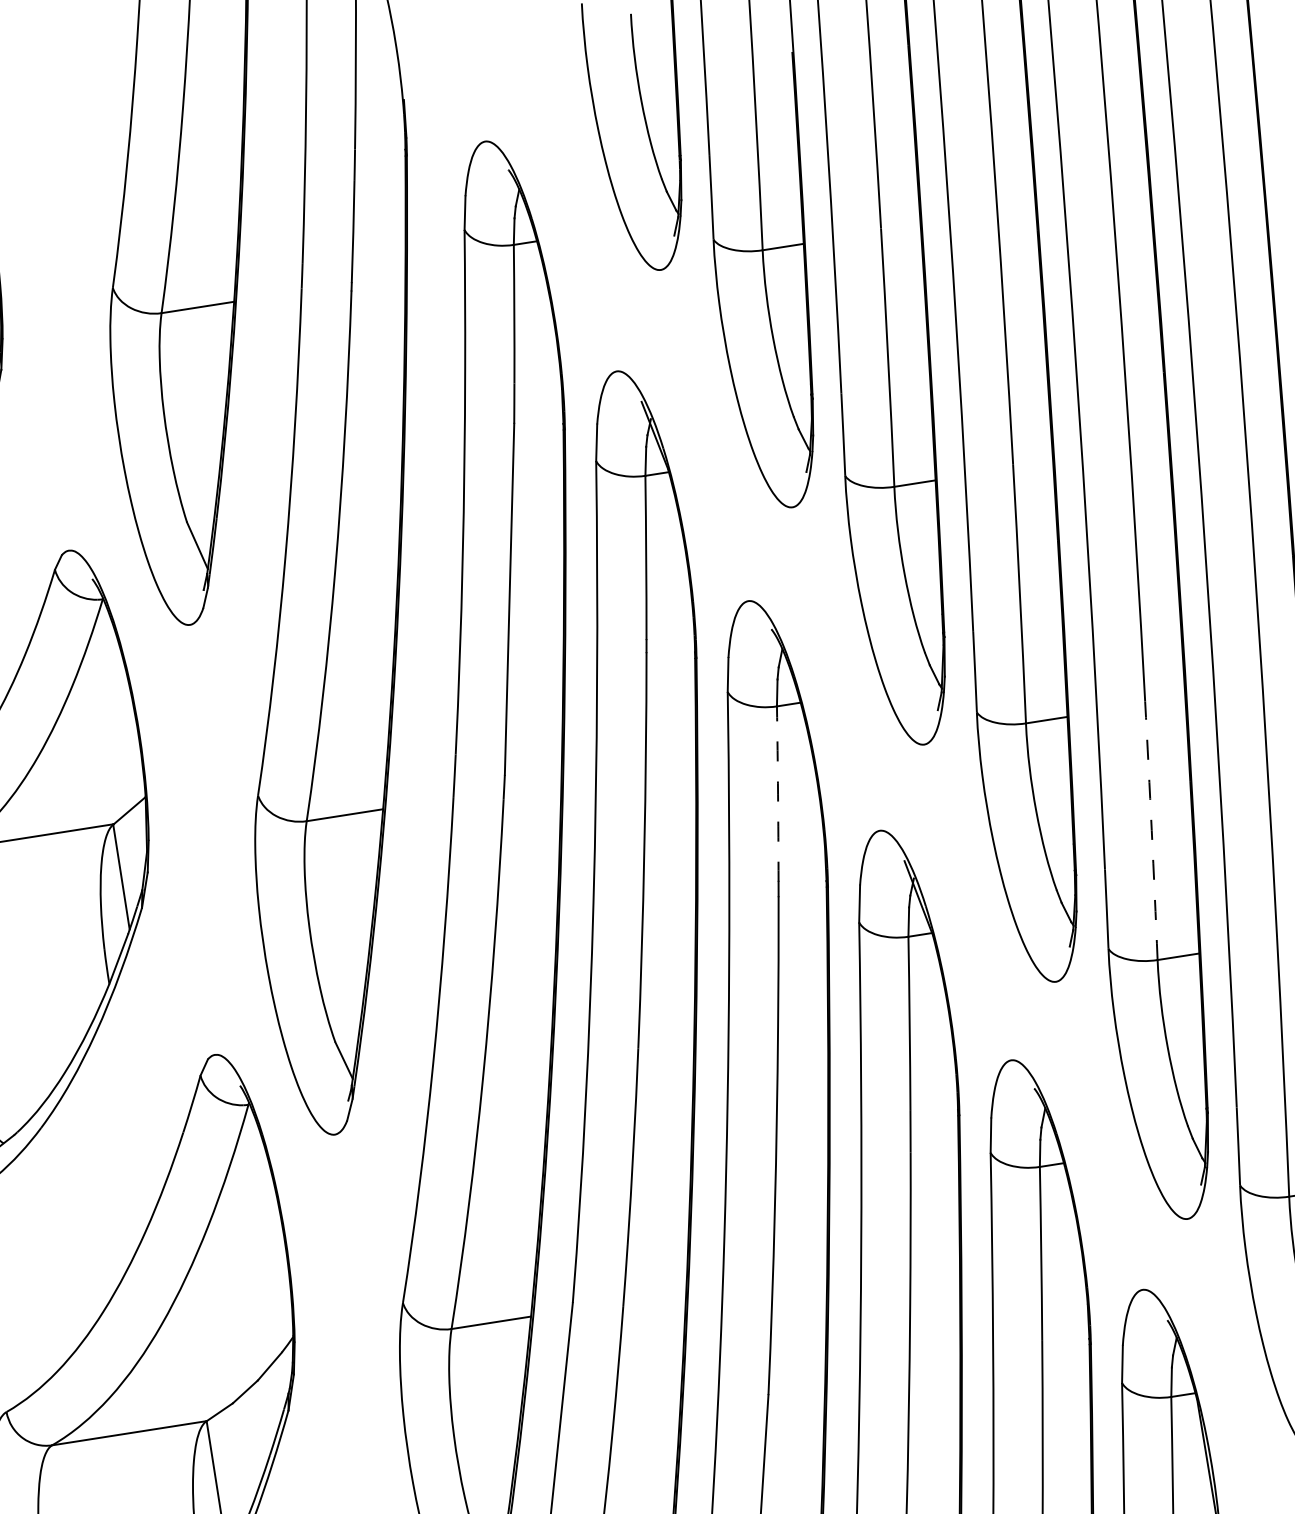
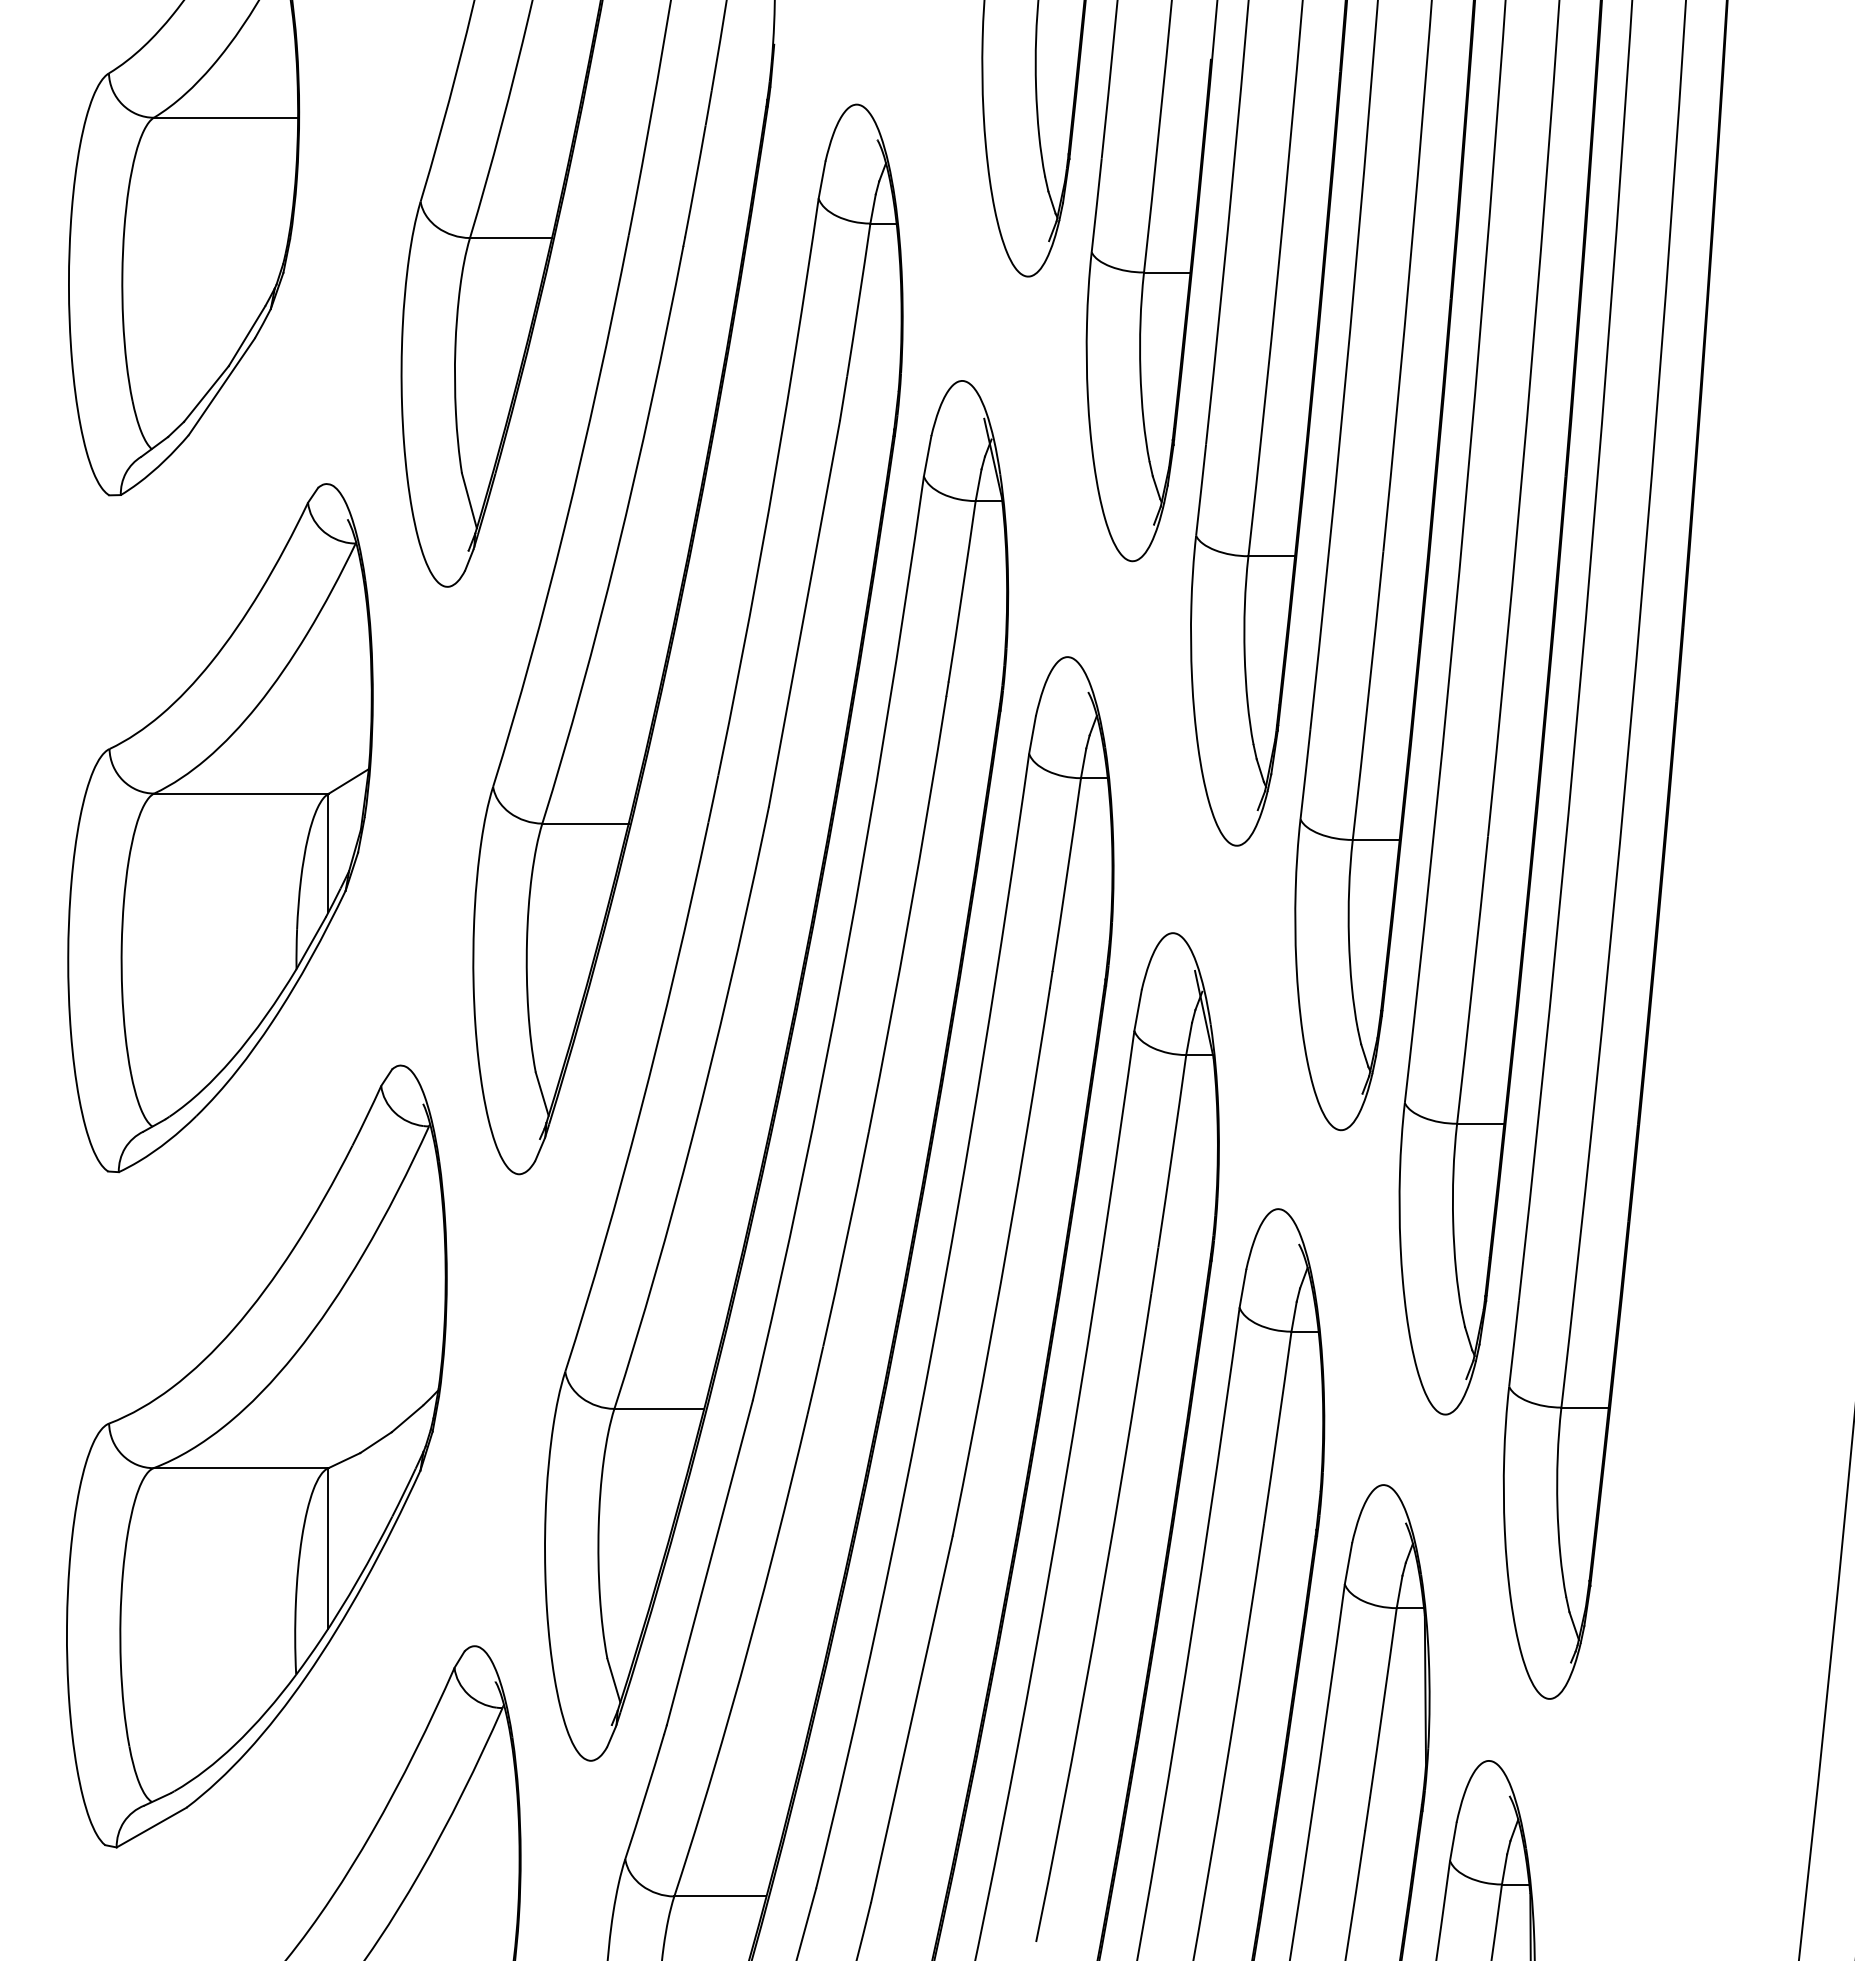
arc: (778, 794) -> (1067, 875), dashed -> solid
arc: (1152, 831) -> (1473, 980), dashed -> solid

